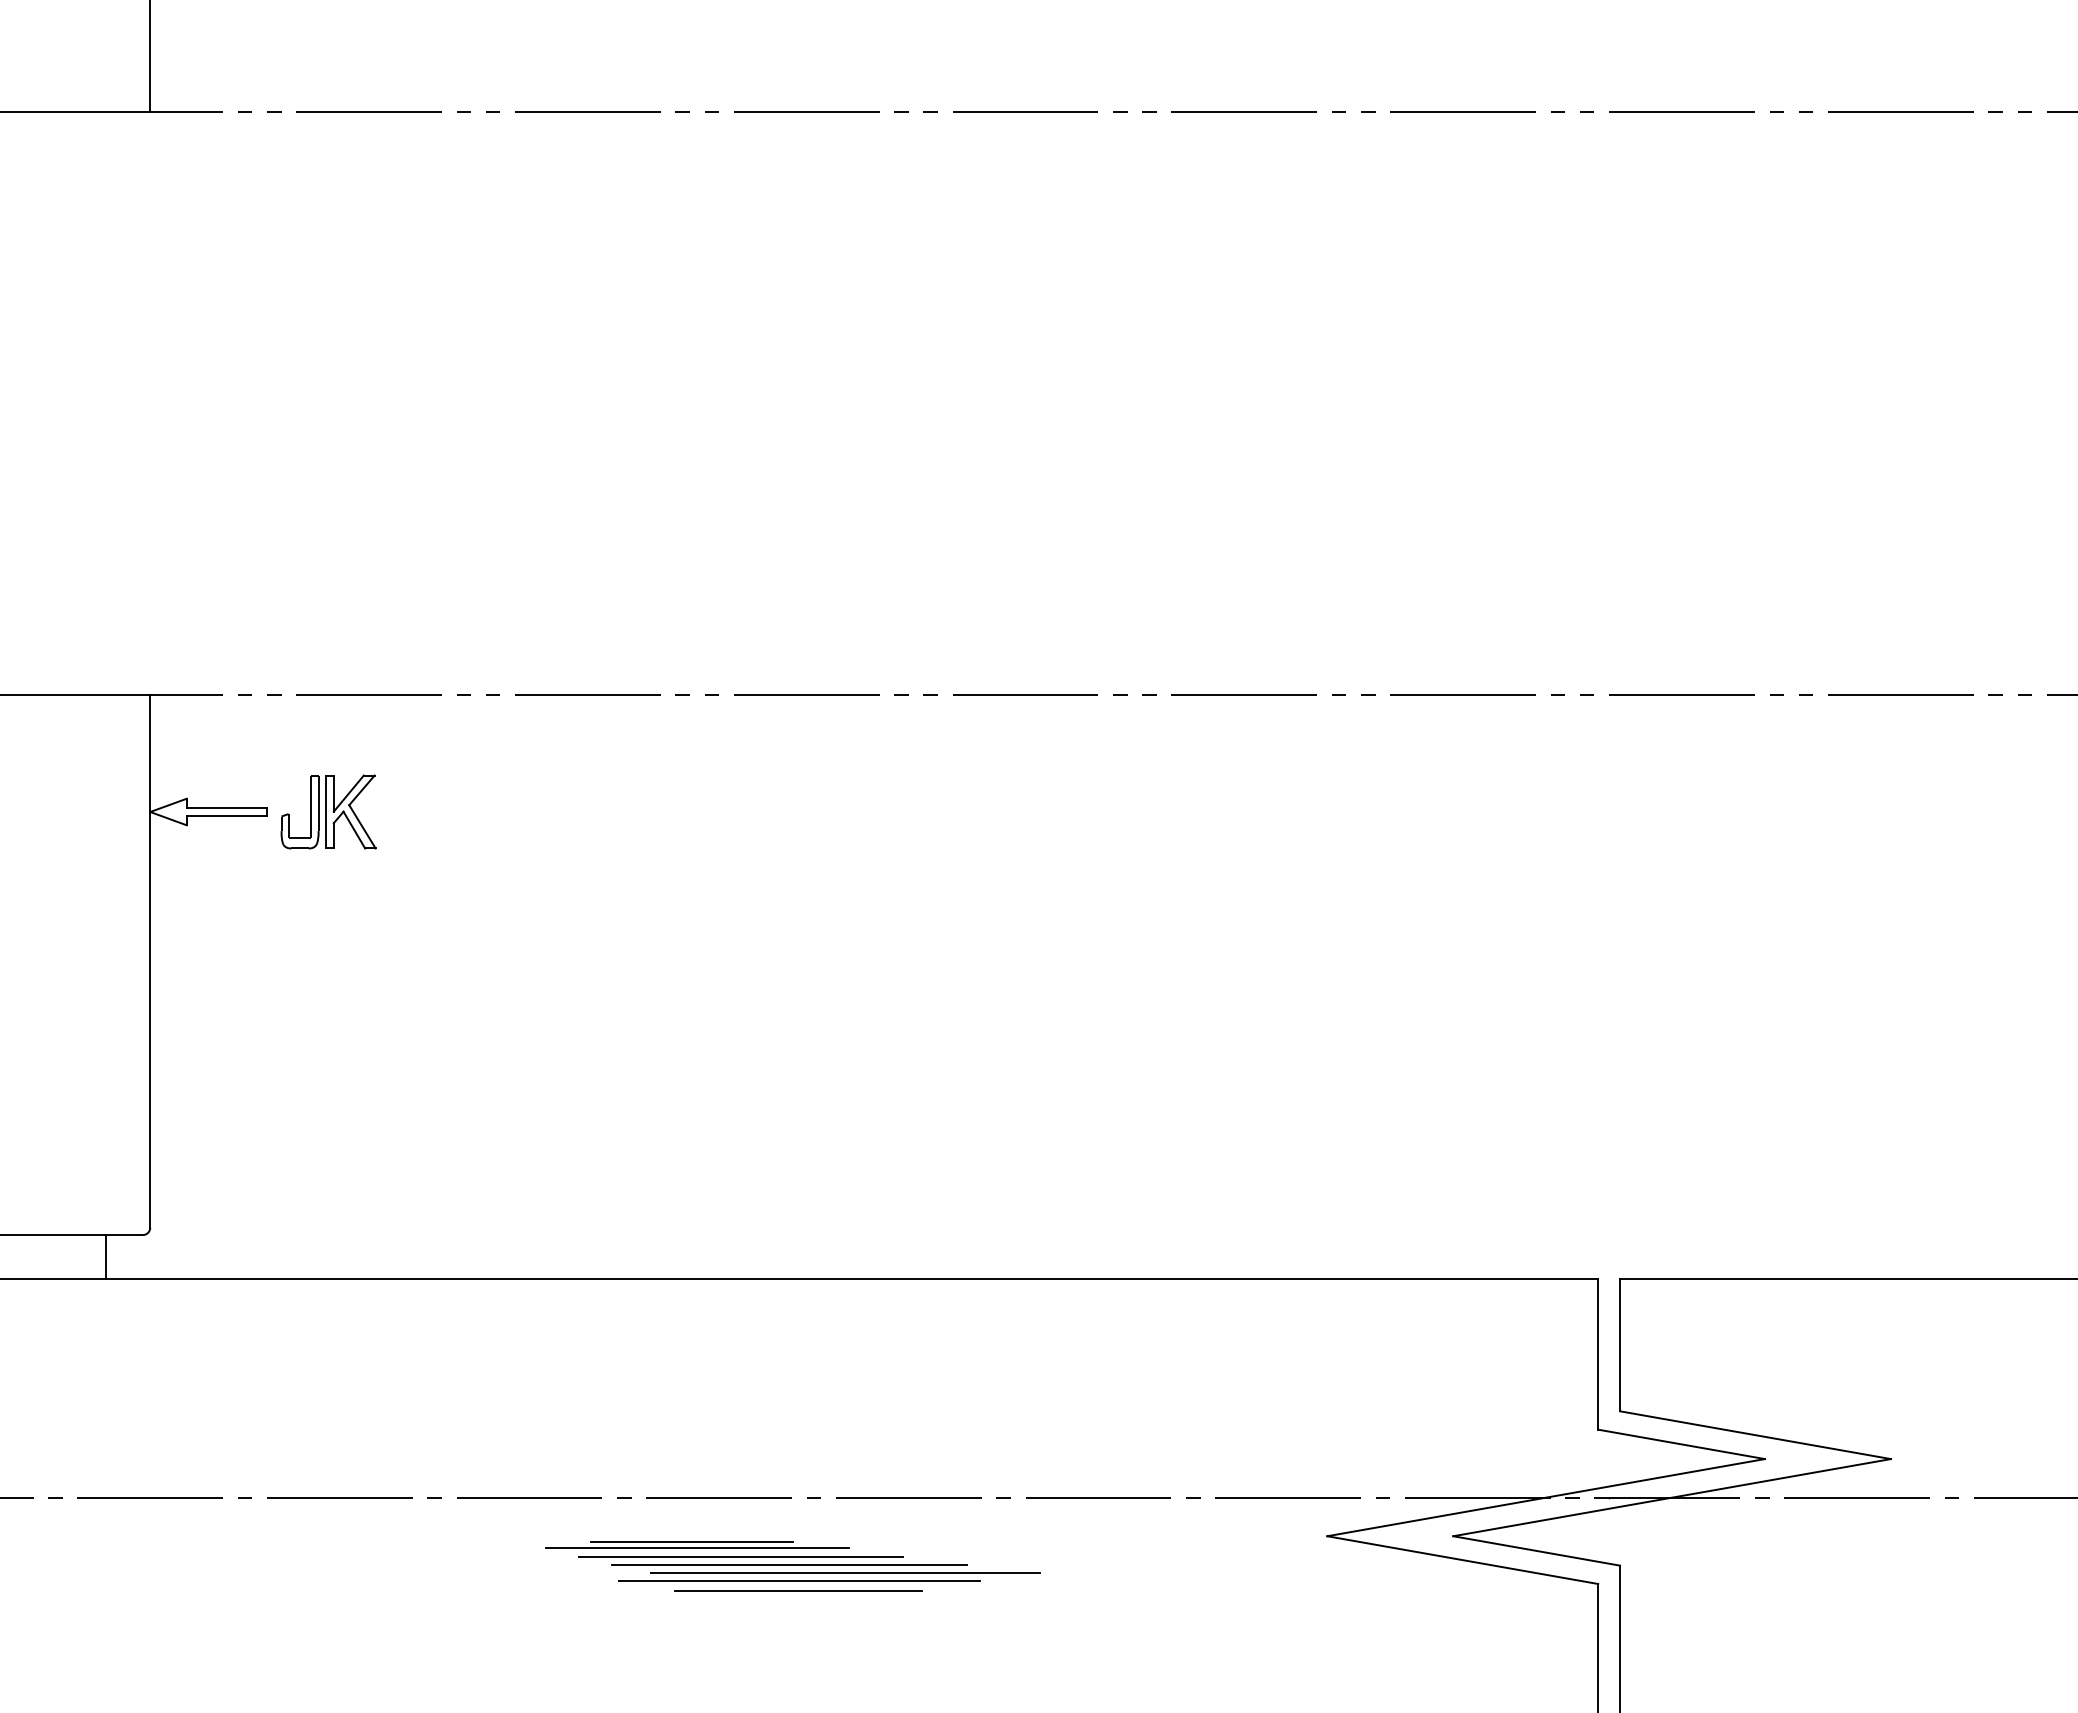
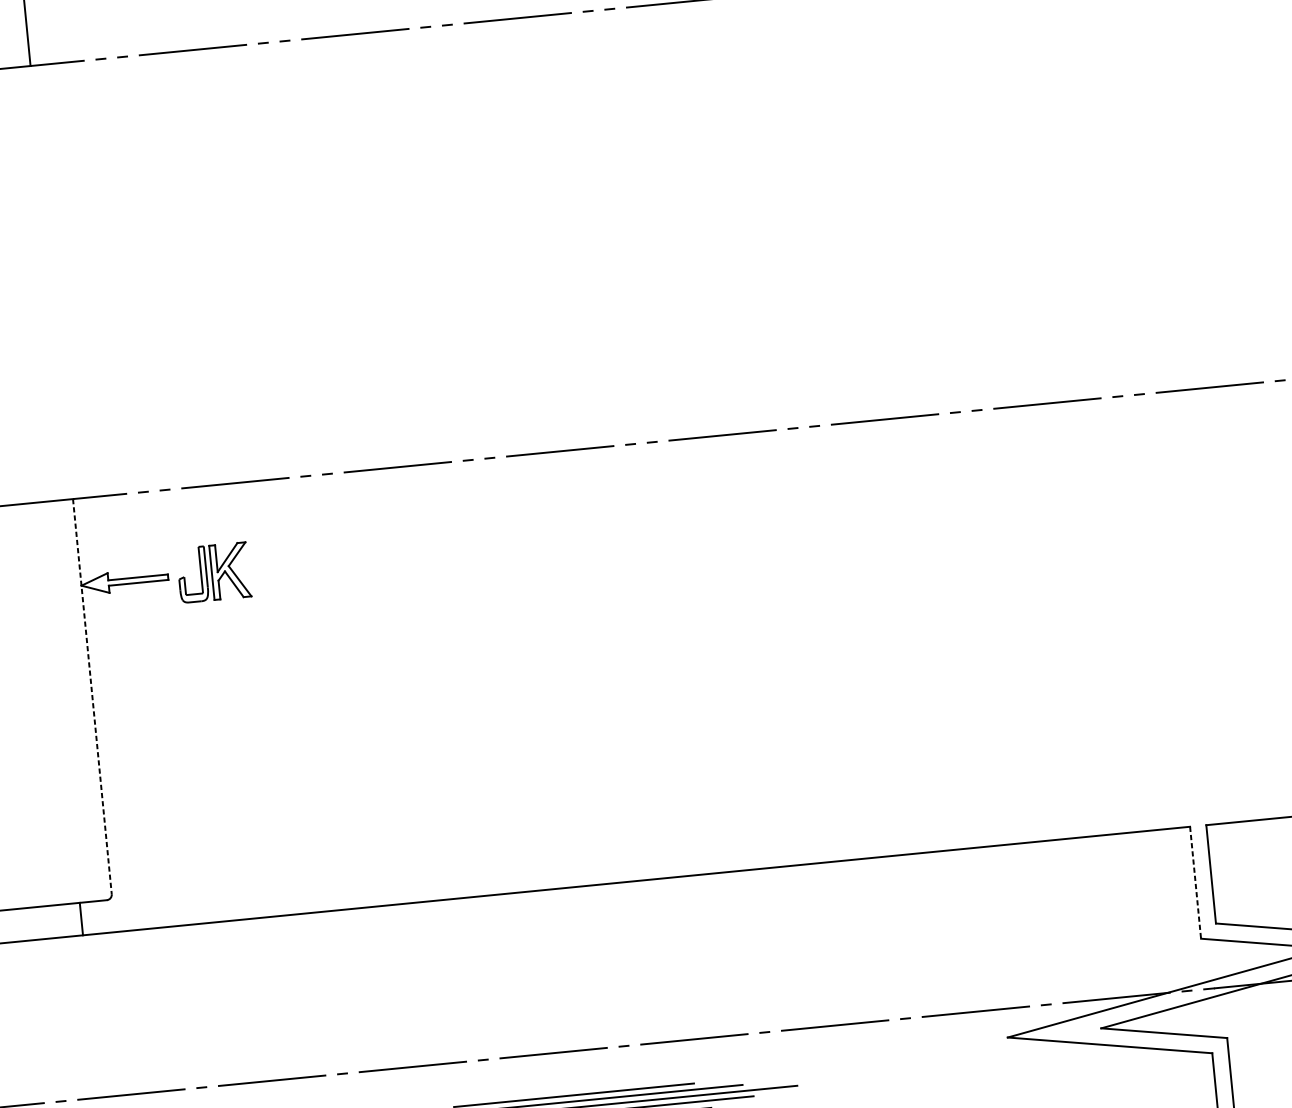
line: (150, 962) -> (92, 697), solid -> dashed
line: (1598, 1354) -> (1195, 882), solid -> dashed
line: (691, 1541) -> (536, 1087), removed
line: (697, 1548) -> (541, 1092), removed

